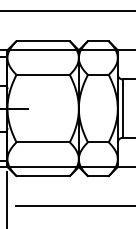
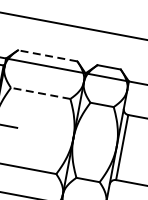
line: (43, 41) -> (48, 56), solid -> dashed
line: (43, 74) -> (41, 93), solid -> dashed

